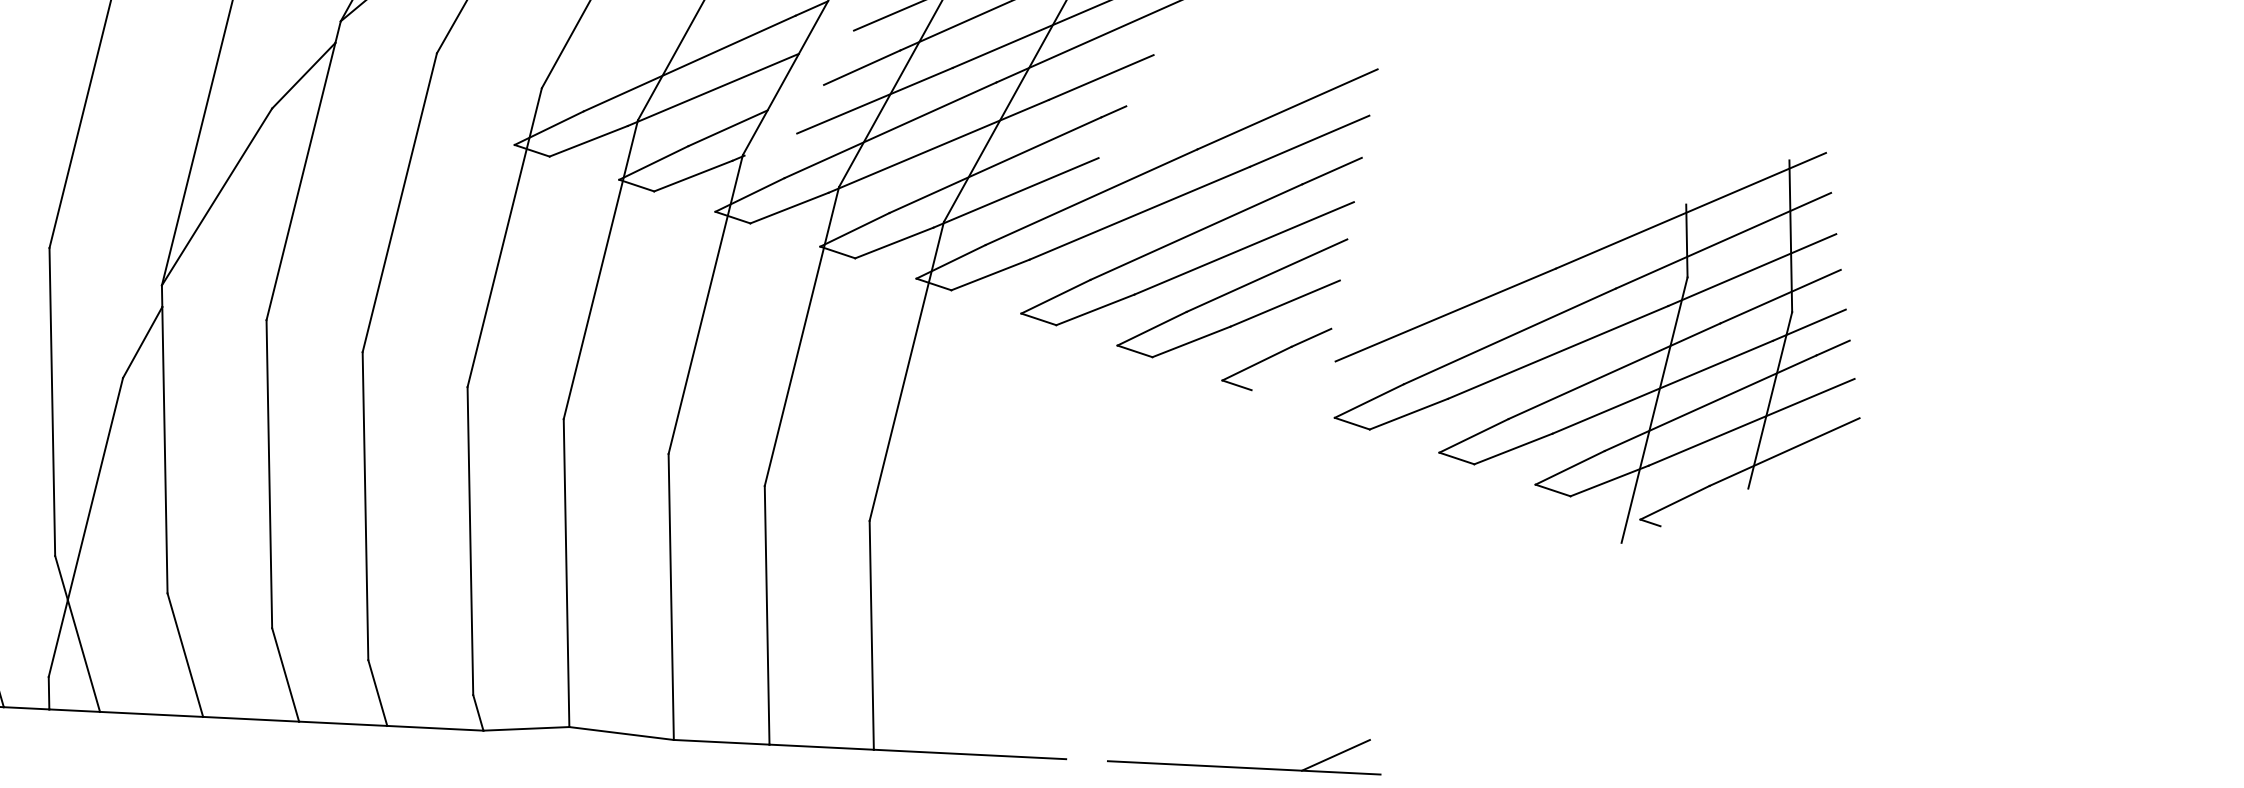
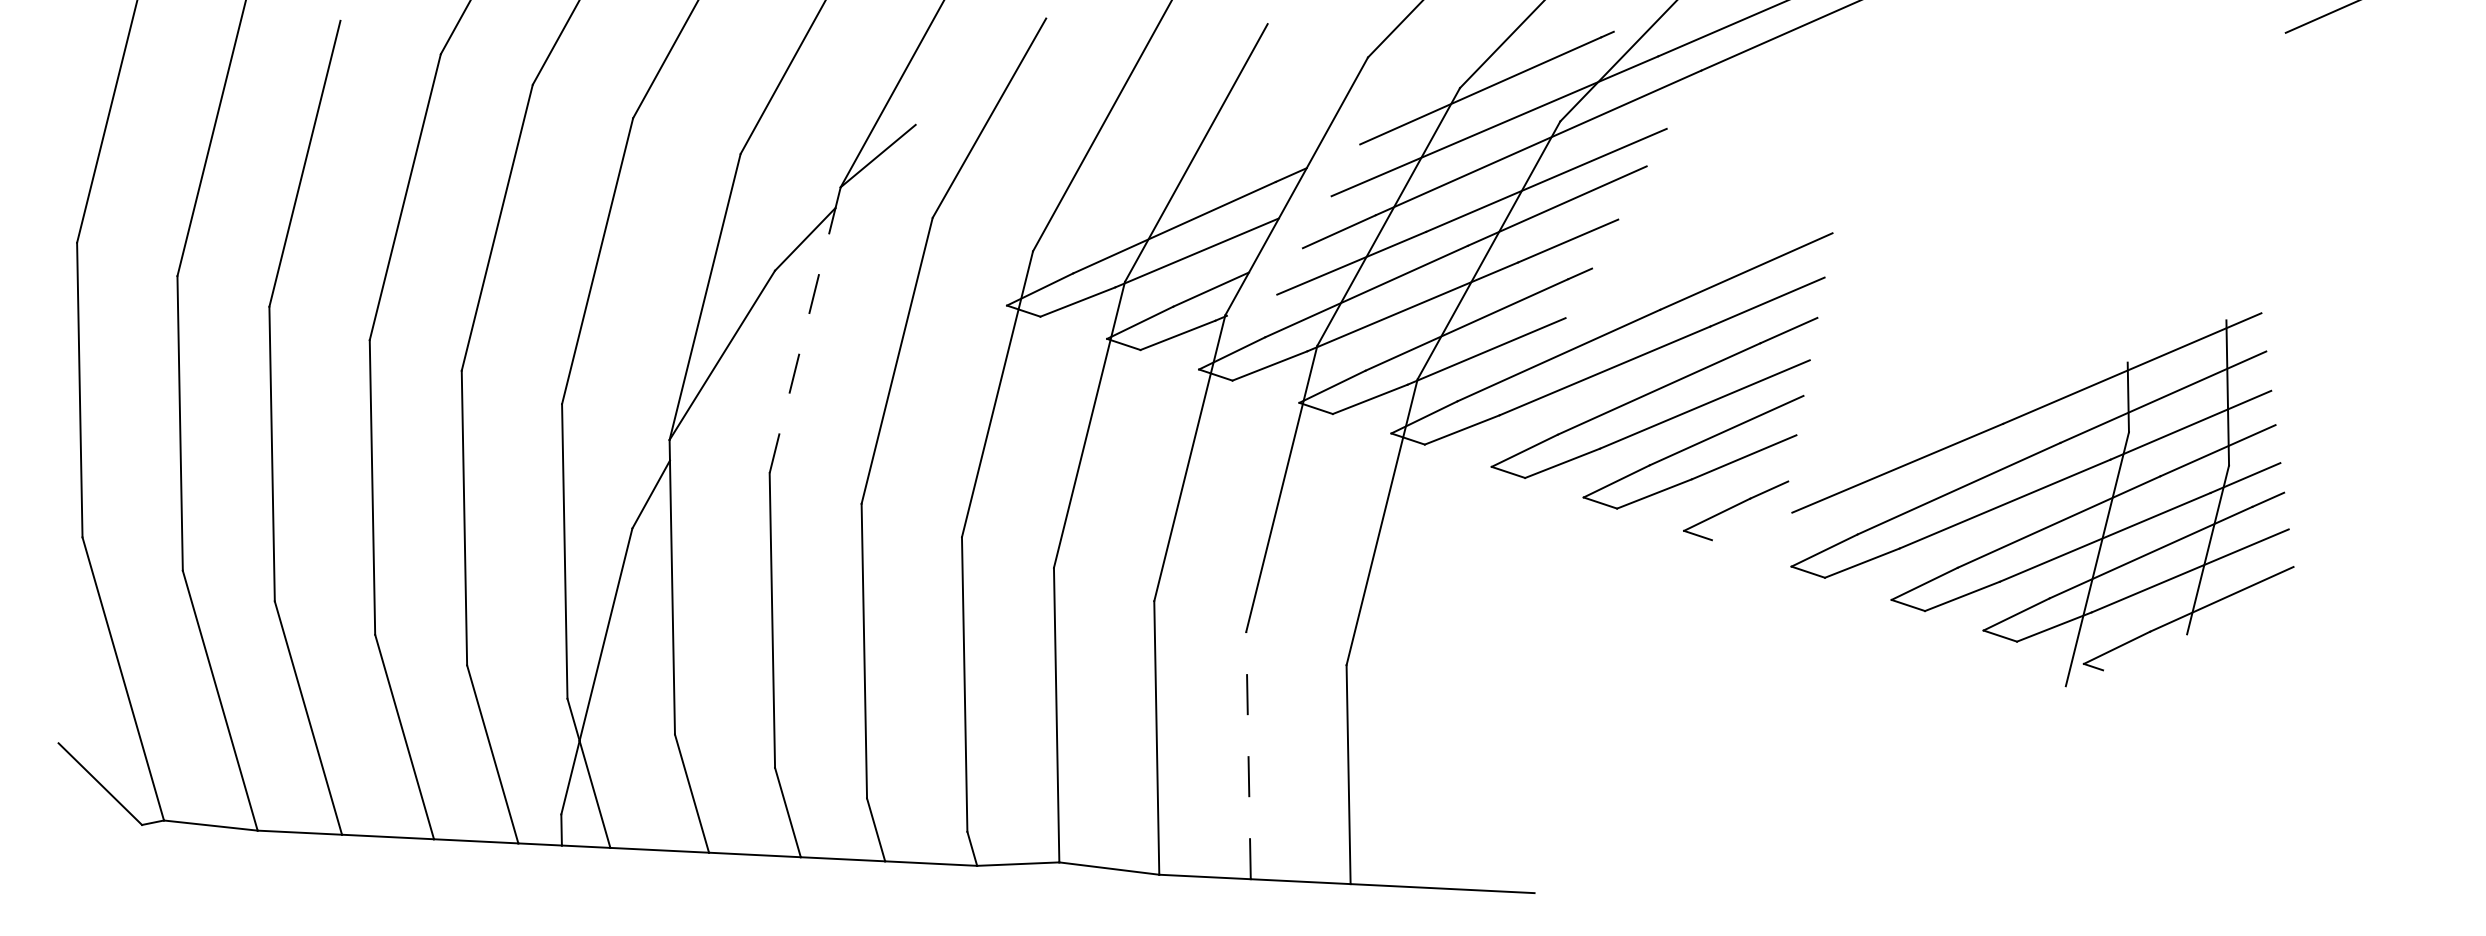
line: (300, 181) -> (802, 340), solid -> dashed
line: (767, 615) -> (1248, 755), solid -> dashed
part: (1243, 766) -> (1704, 900), removed

